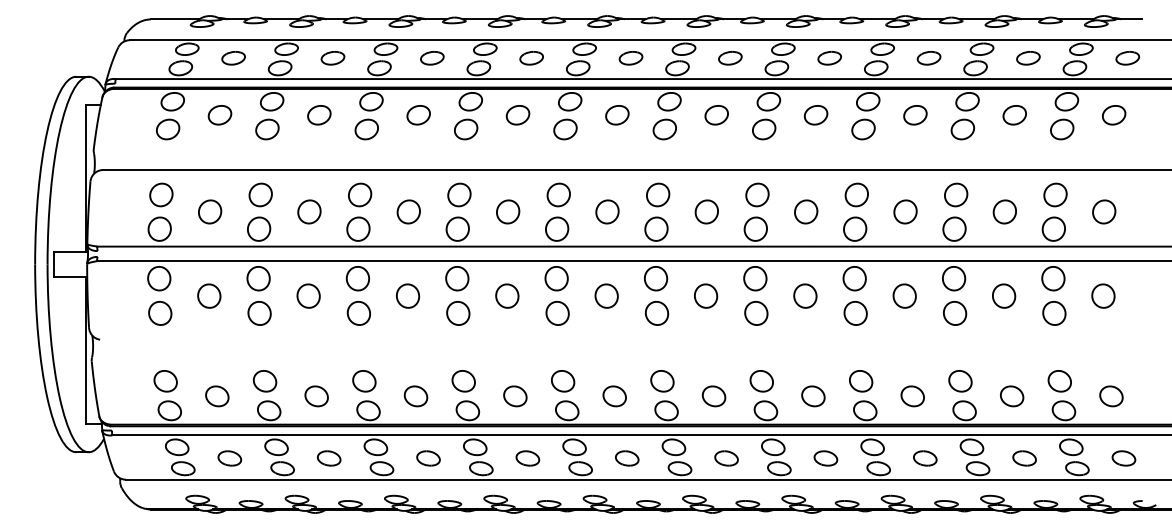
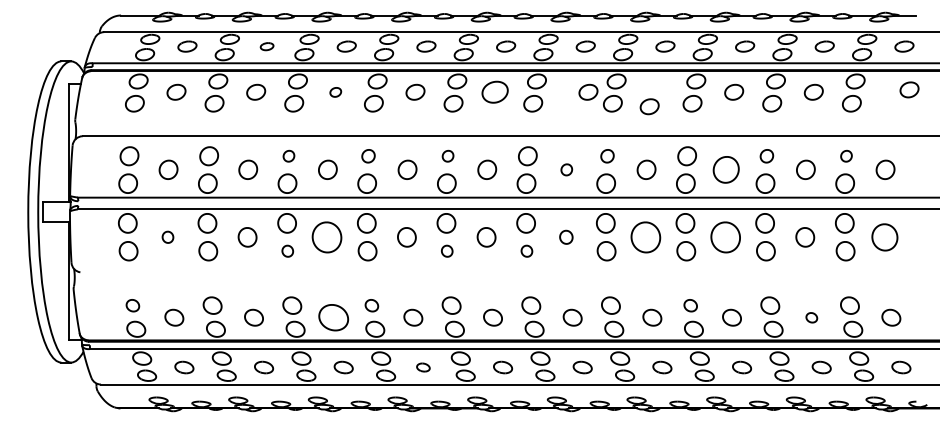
part: (332, 58) -> (266, 46), size x0.7
part: (418, 115) -> (335, 92), size x0.6
part: (617, 115) -> (495, 92), size x1.4
part: (716, 115) -> (588, 92), moved
part: (815, 115) -> (649, 106), moved
part: (1114, 115) -> (909, 90), moved
part: (360, 194) -> (289, 155), size x0.6
part: (459, 194) -> (368, 155), size x0.7
part: (558, 194) -> (447, 155), size x0.6
part: (757, 194) -> (607, 155), size x0.7
part: (956, 194) -> (767, 155), size x0.7
part: (1055, 194) -> (846, 155), size x0.6
part: (706, 211) -> (566, 169), size x0.6
part: (905, 211) -> (726, 169), size x1.4
part: (209, 295) -> (168, 236), size x0.6
part: (408, 295) -> (327, 236), size x1.6
part: (706, 295) -> (566, 236), size x0.7
part: (805, 295) -> (646, 236), size x1.6
part: (904, 295) -> (725, 236), size x1.6
part: (1103, 295) -> (884, 236), size x1.4
part: (358, 313) -> (287, 251), size x0.6
part: (557, 313) -> (447, 251), size x0.6
part: (656, 313) -> (526, 251), size x0.6
part: (165, 381) -> (132, 305), size x0.7
part: (463, 381) -> (371, 305), size x0.7
part: (861, 381) -> (690, 305), size x0.7
part: (415, 396) -> (333, 317), size x1.6
part: (1012, 396) -> (812, 317), size x0.6
part: (527, 458) -> (423, 367), size x0.7

